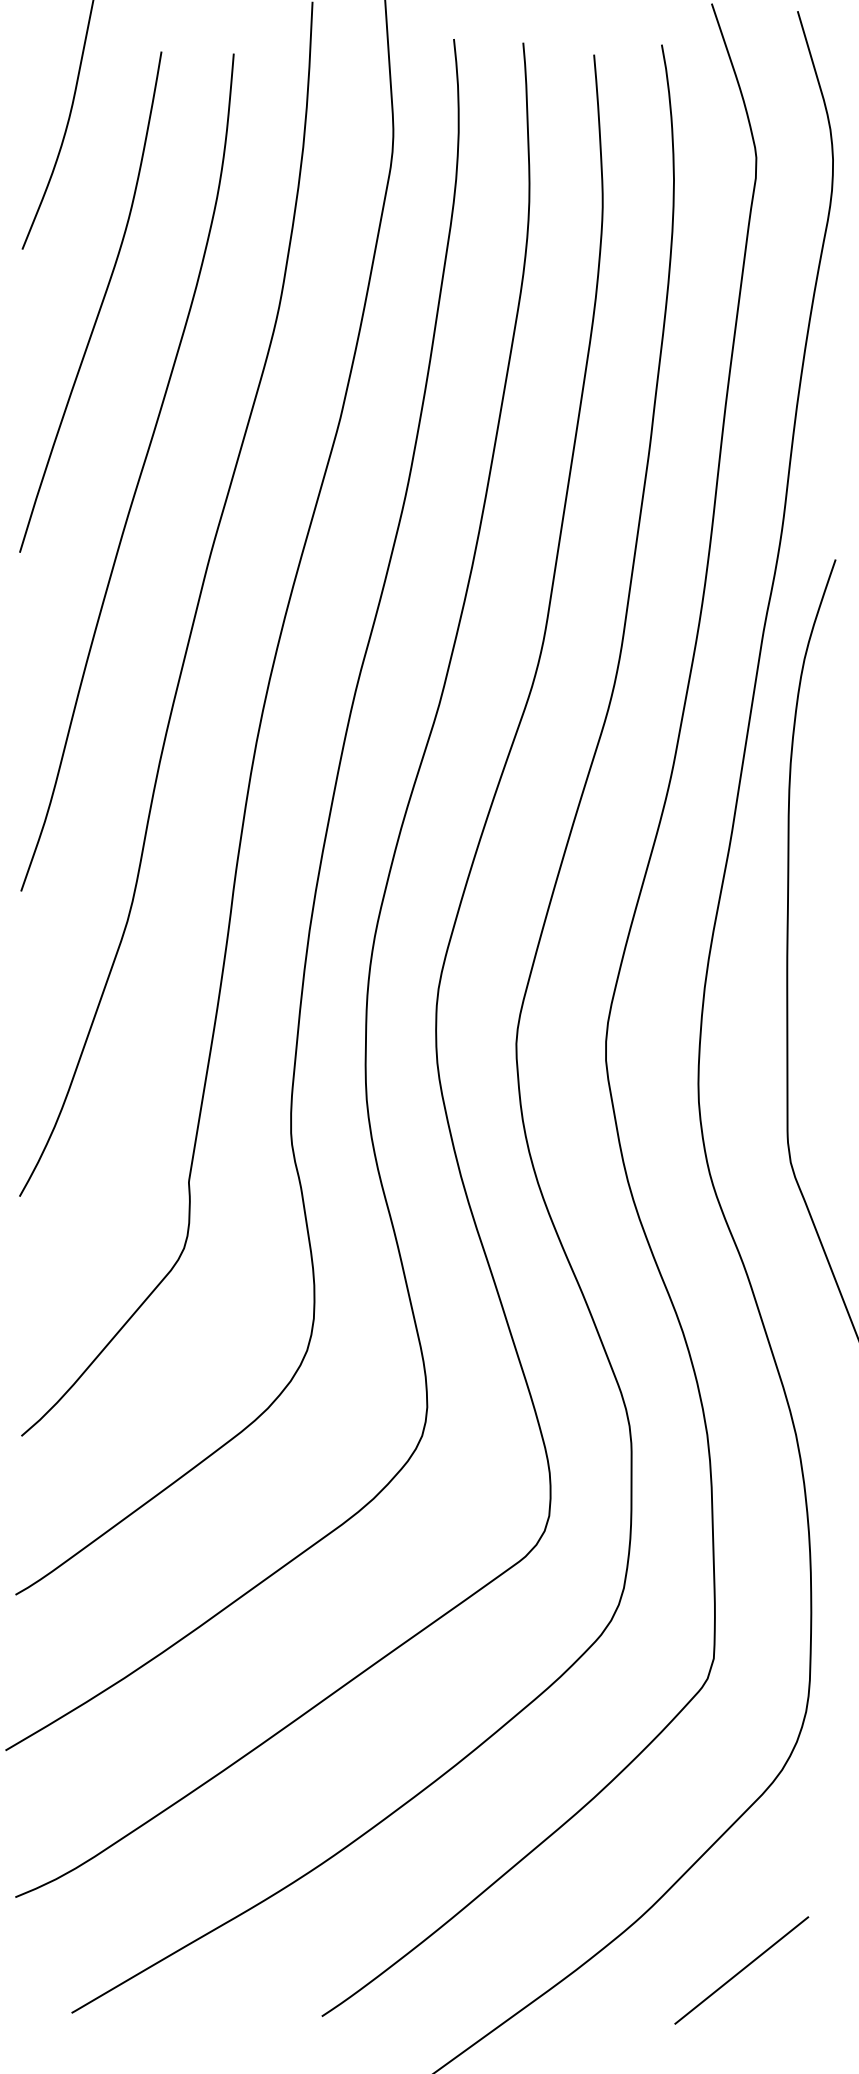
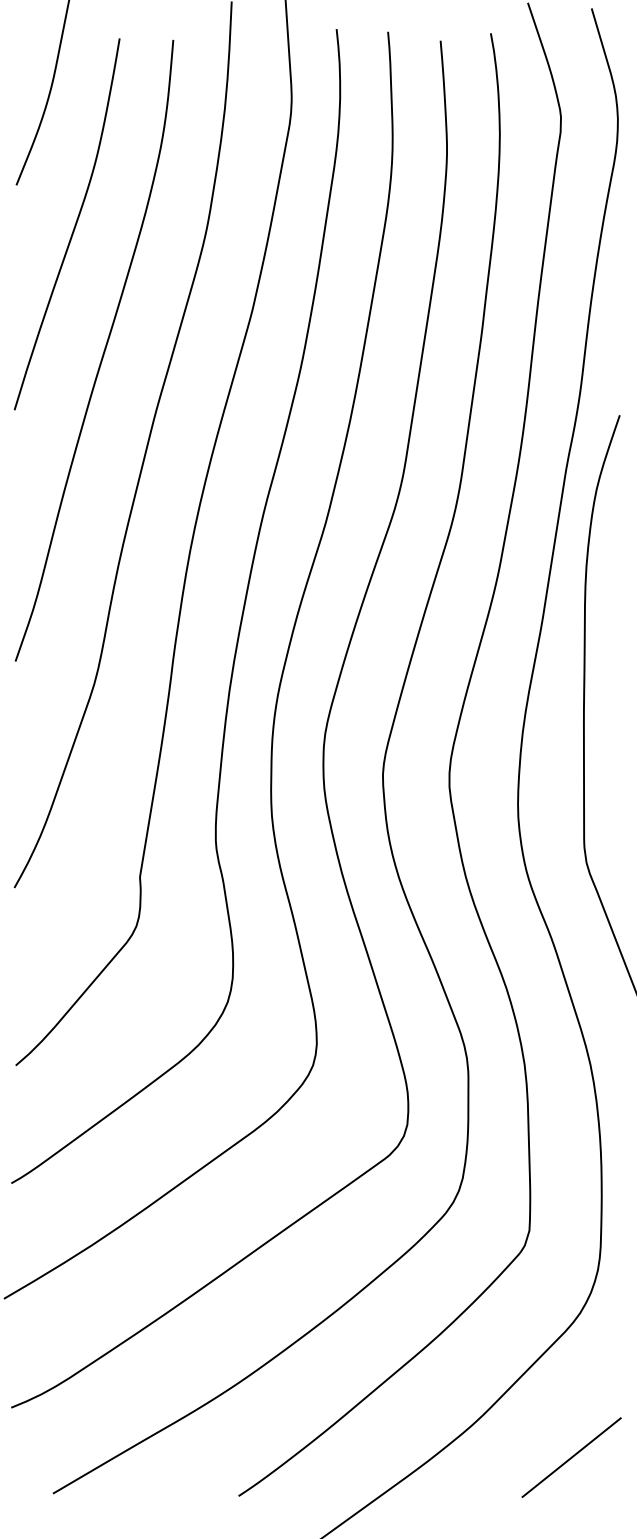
line: (741, 1970) -> (571, 1457), moved

